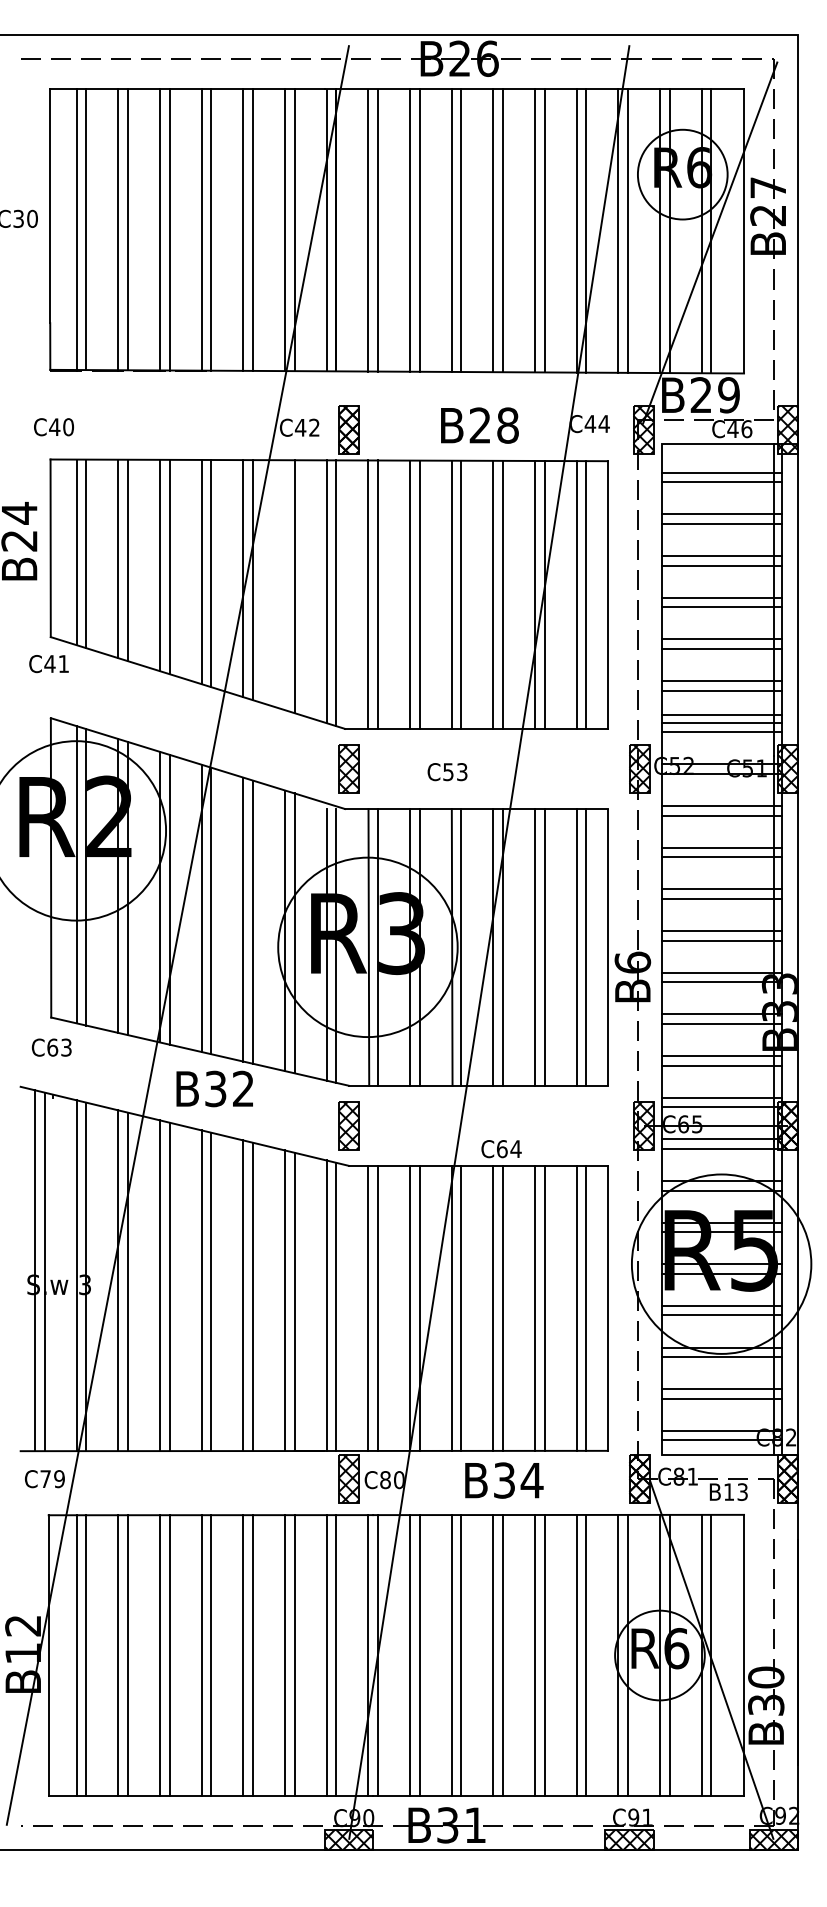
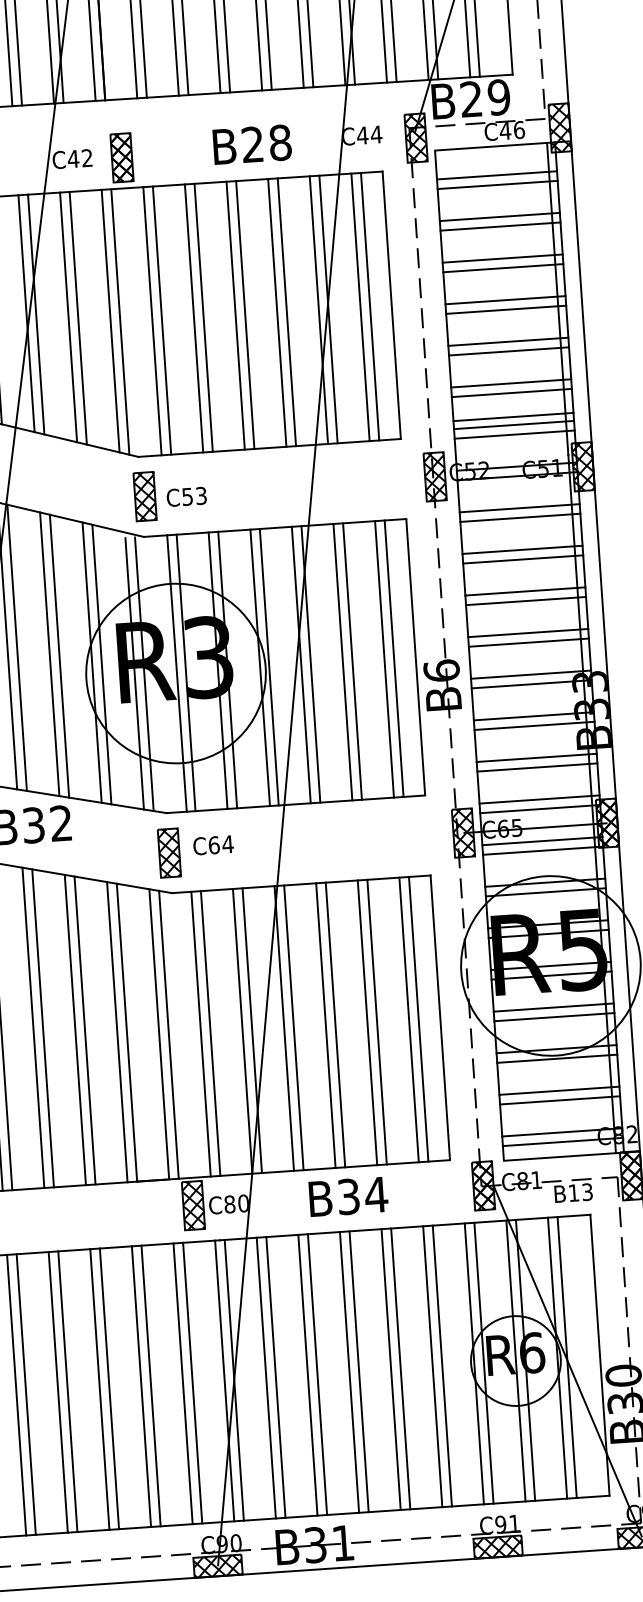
line: (285, 585) -> (69, 317), added
text: (447, 772) -> (186, 497), moved
text: (501, 1149) -> (213, 845), moved

